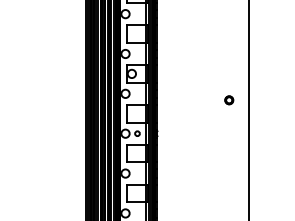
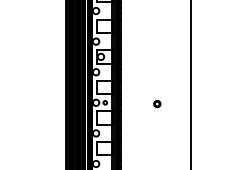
part: (229, 100) -> (157, 104), moved

